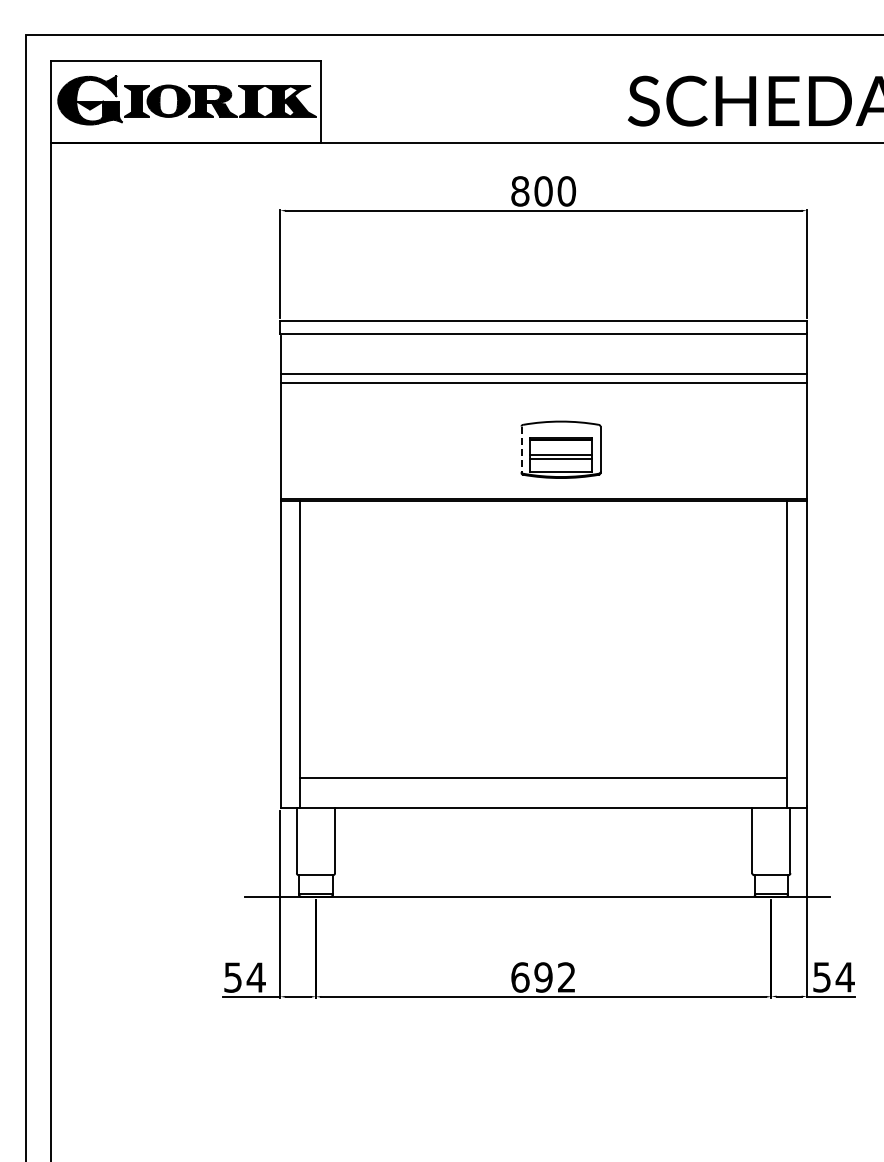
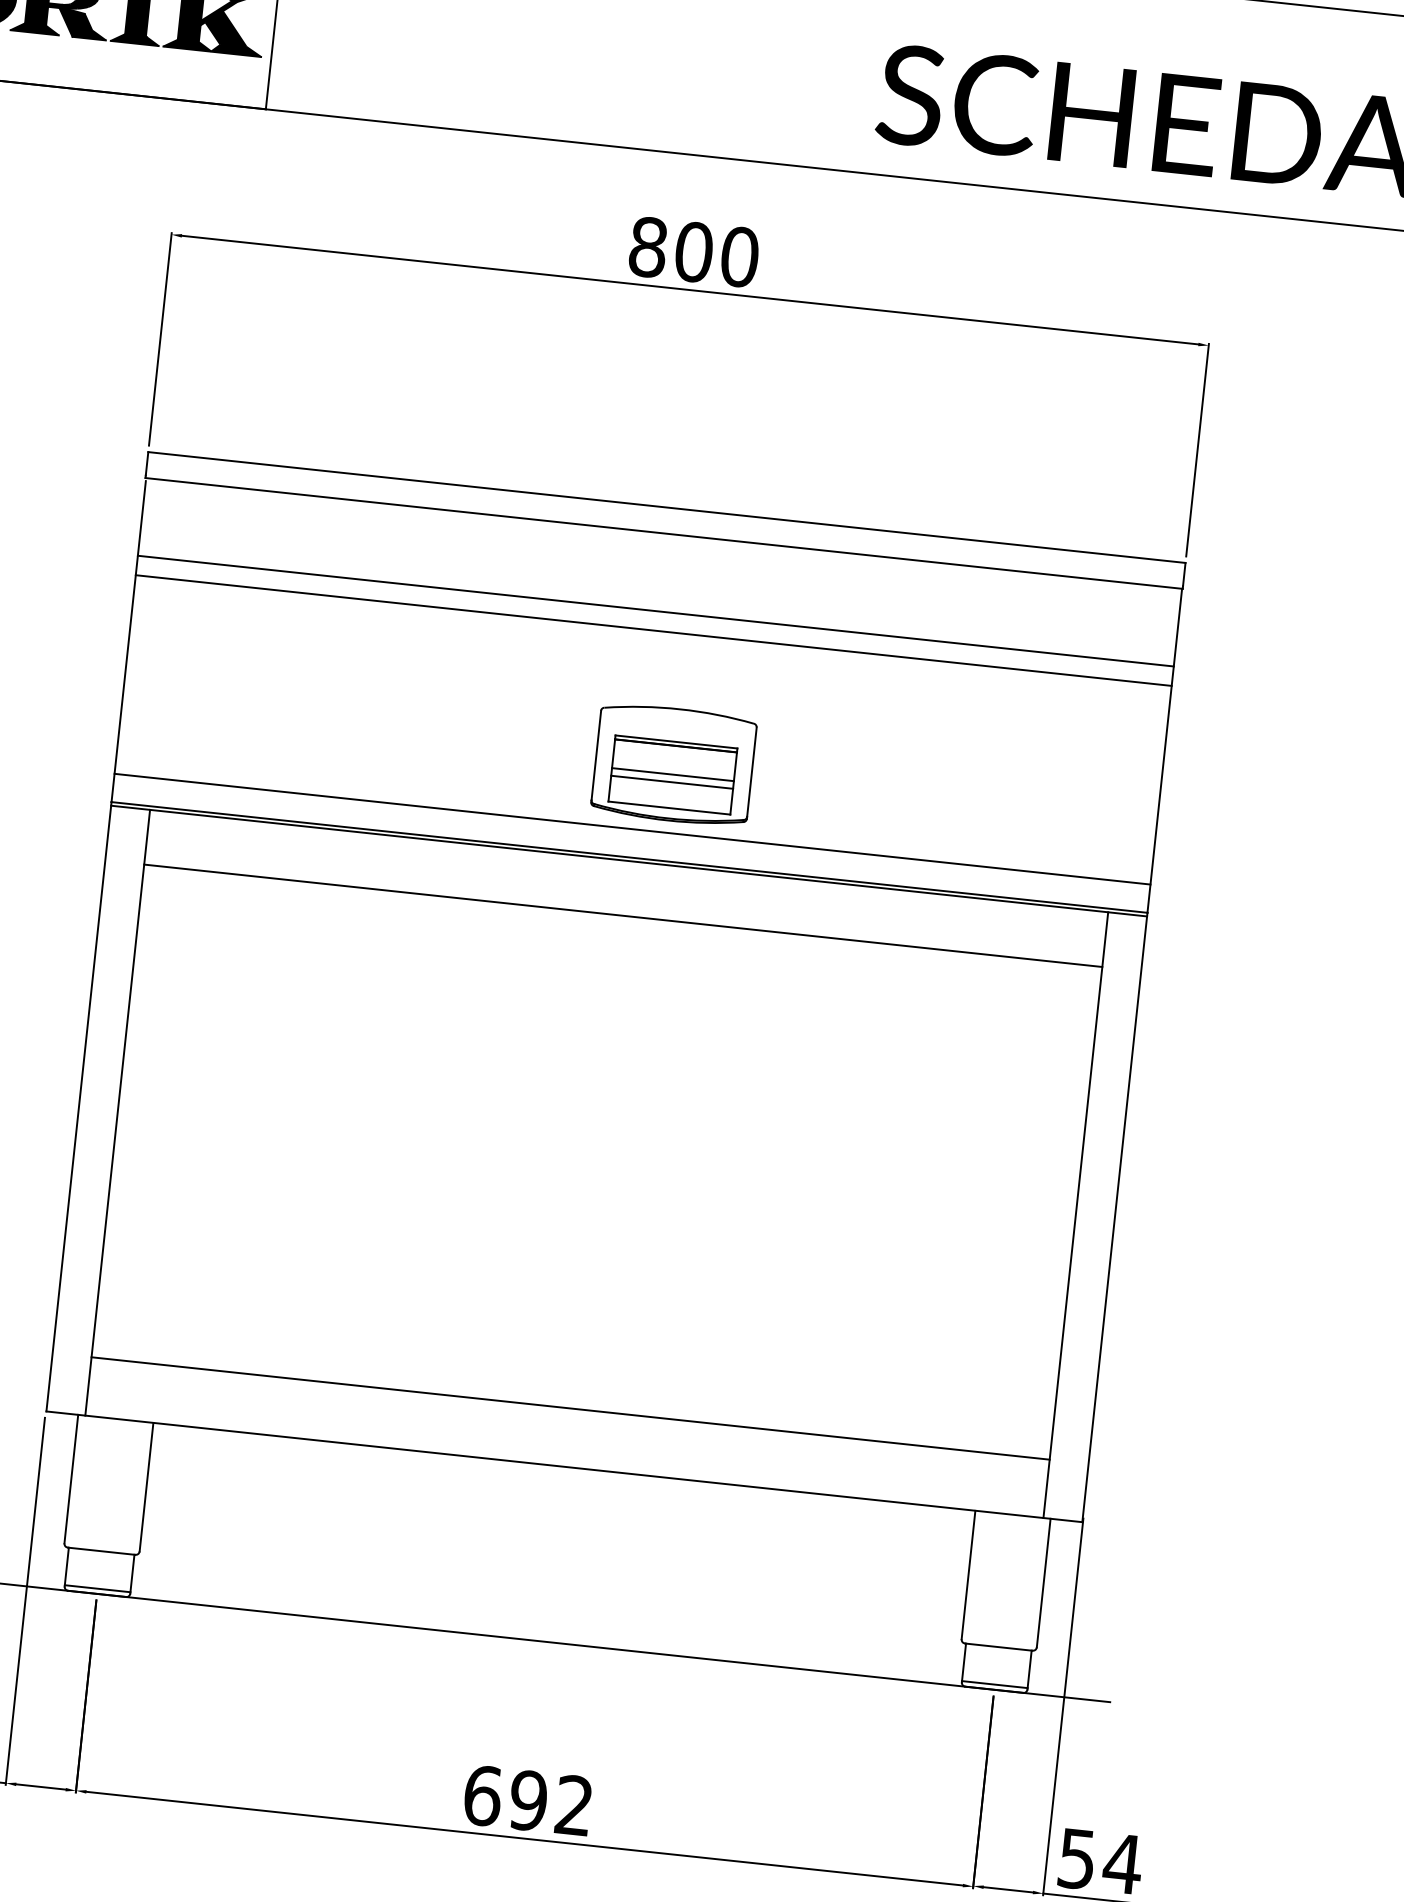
line: (521, 449) -> (596, 755), dashed -> solid
line: (543, 484) -> (632, 829), added
line: (543, 528) -> (622, 916), added

